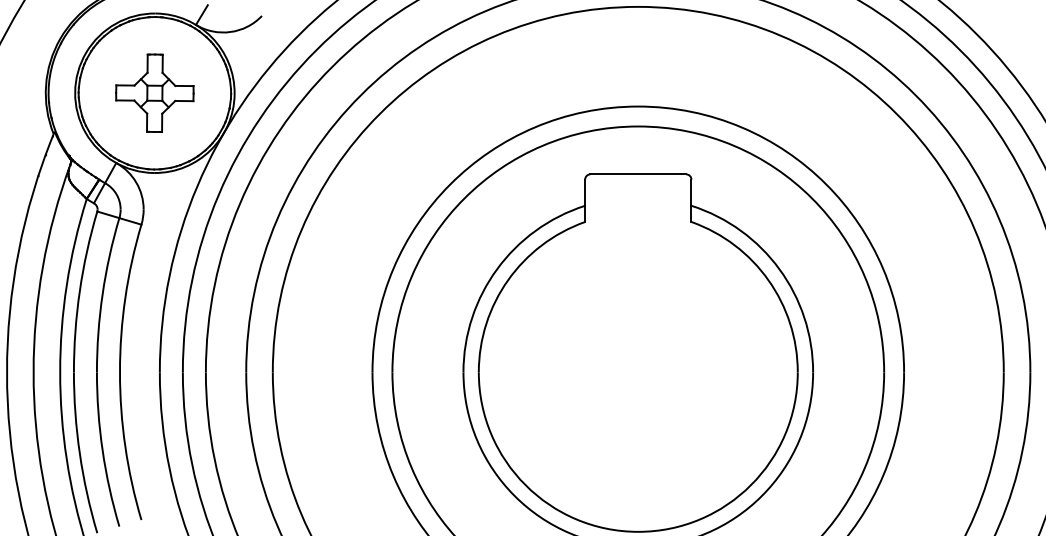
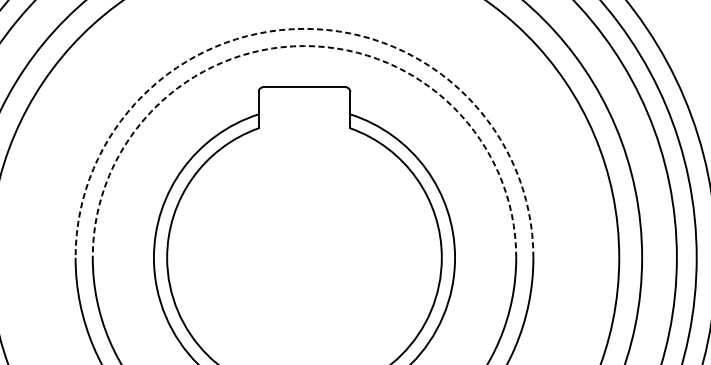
arc: (638, 106) -> (304, 28), solid -> dashed
arc: (638, 126) -> (304, 46), solid -> dashed

